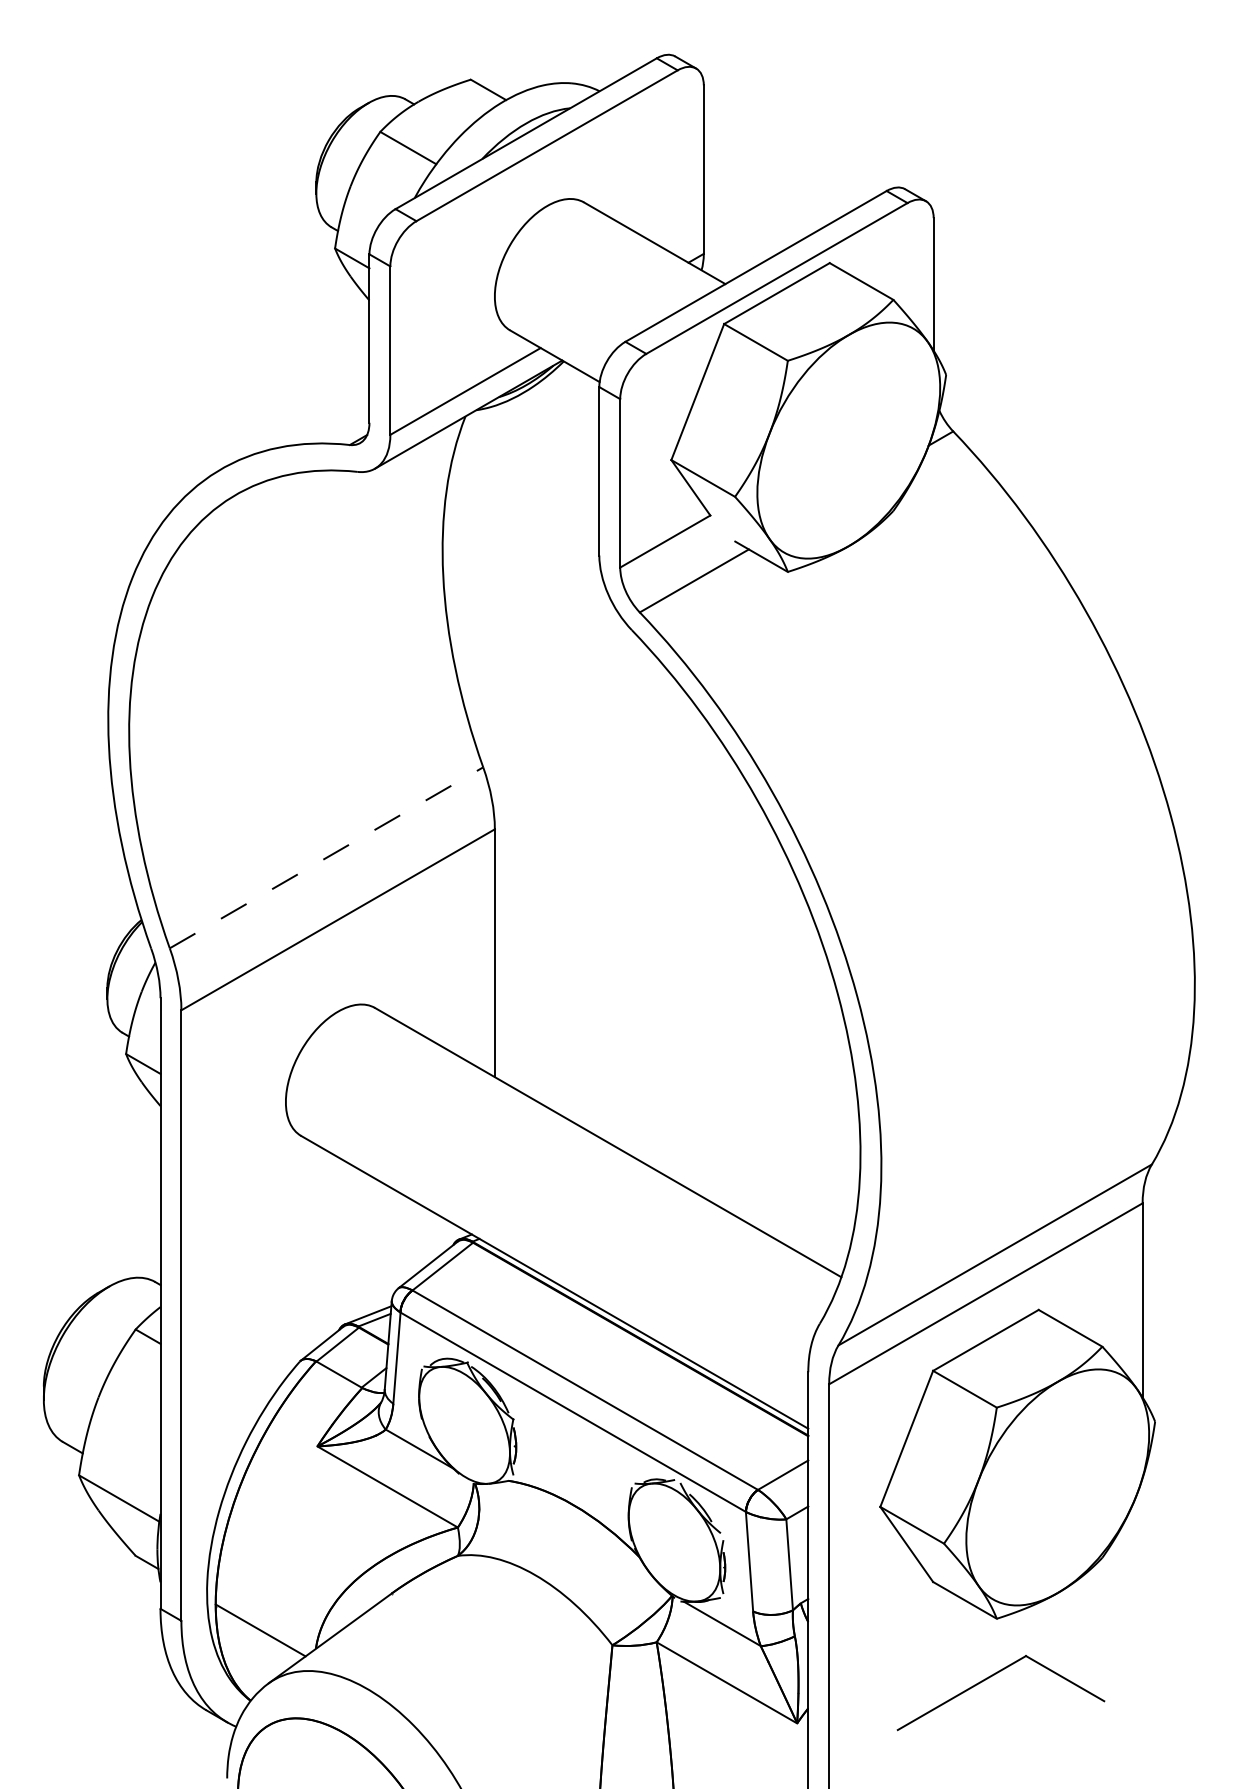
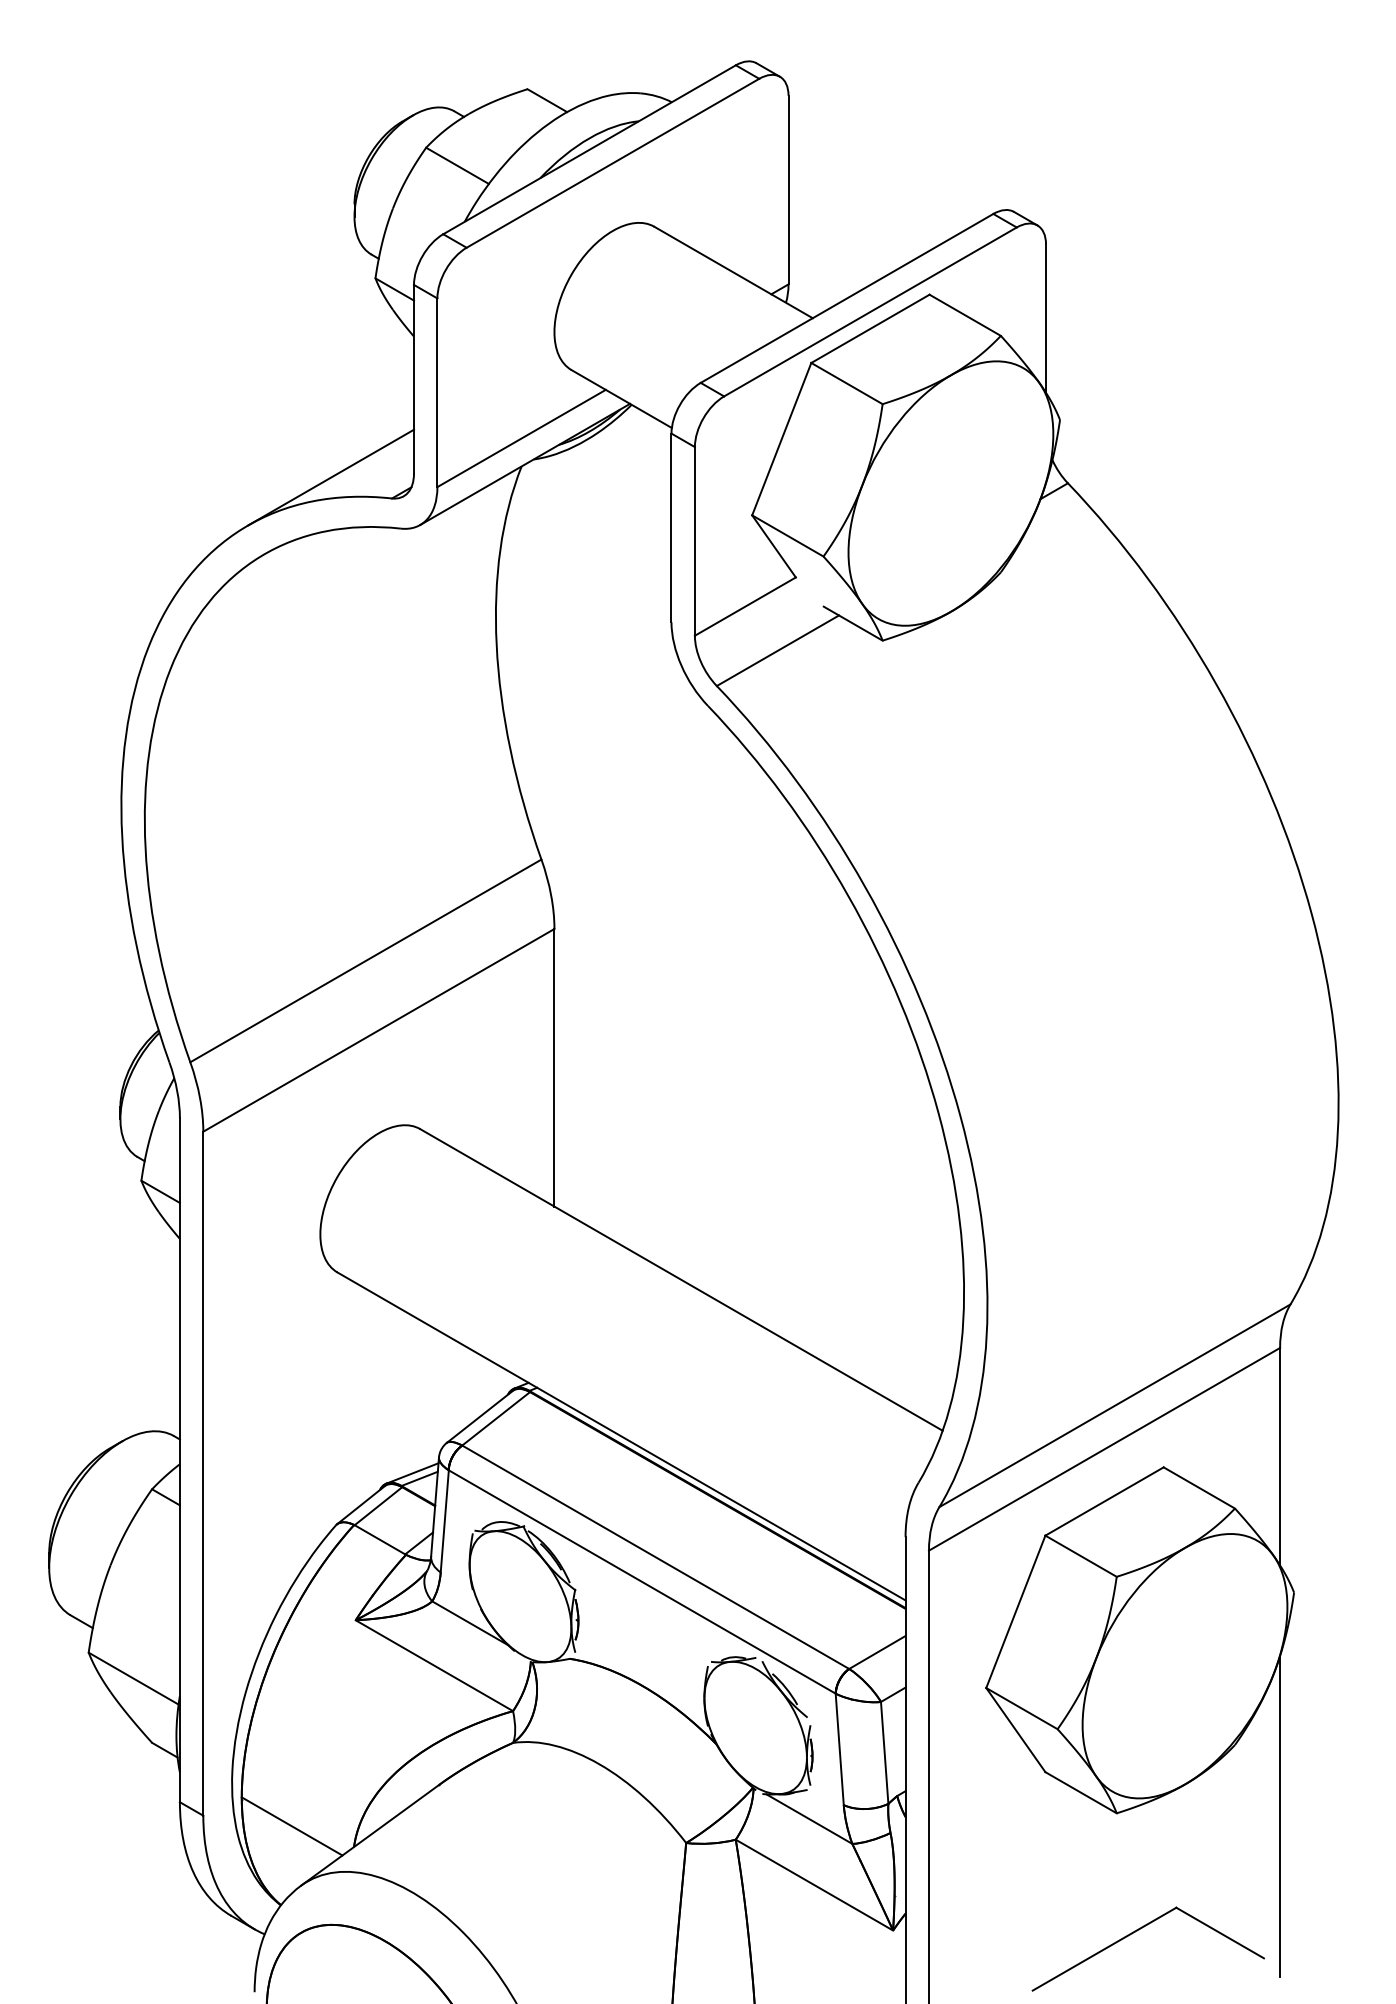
line: (295, 426) -> (331, 477), added
line: (326, 857) -> (365, 960), dashed -> solid
line: (1142, 1621) -> (1279, 1816), added
part: (991, 1677) -> (1137, 1931), moved

